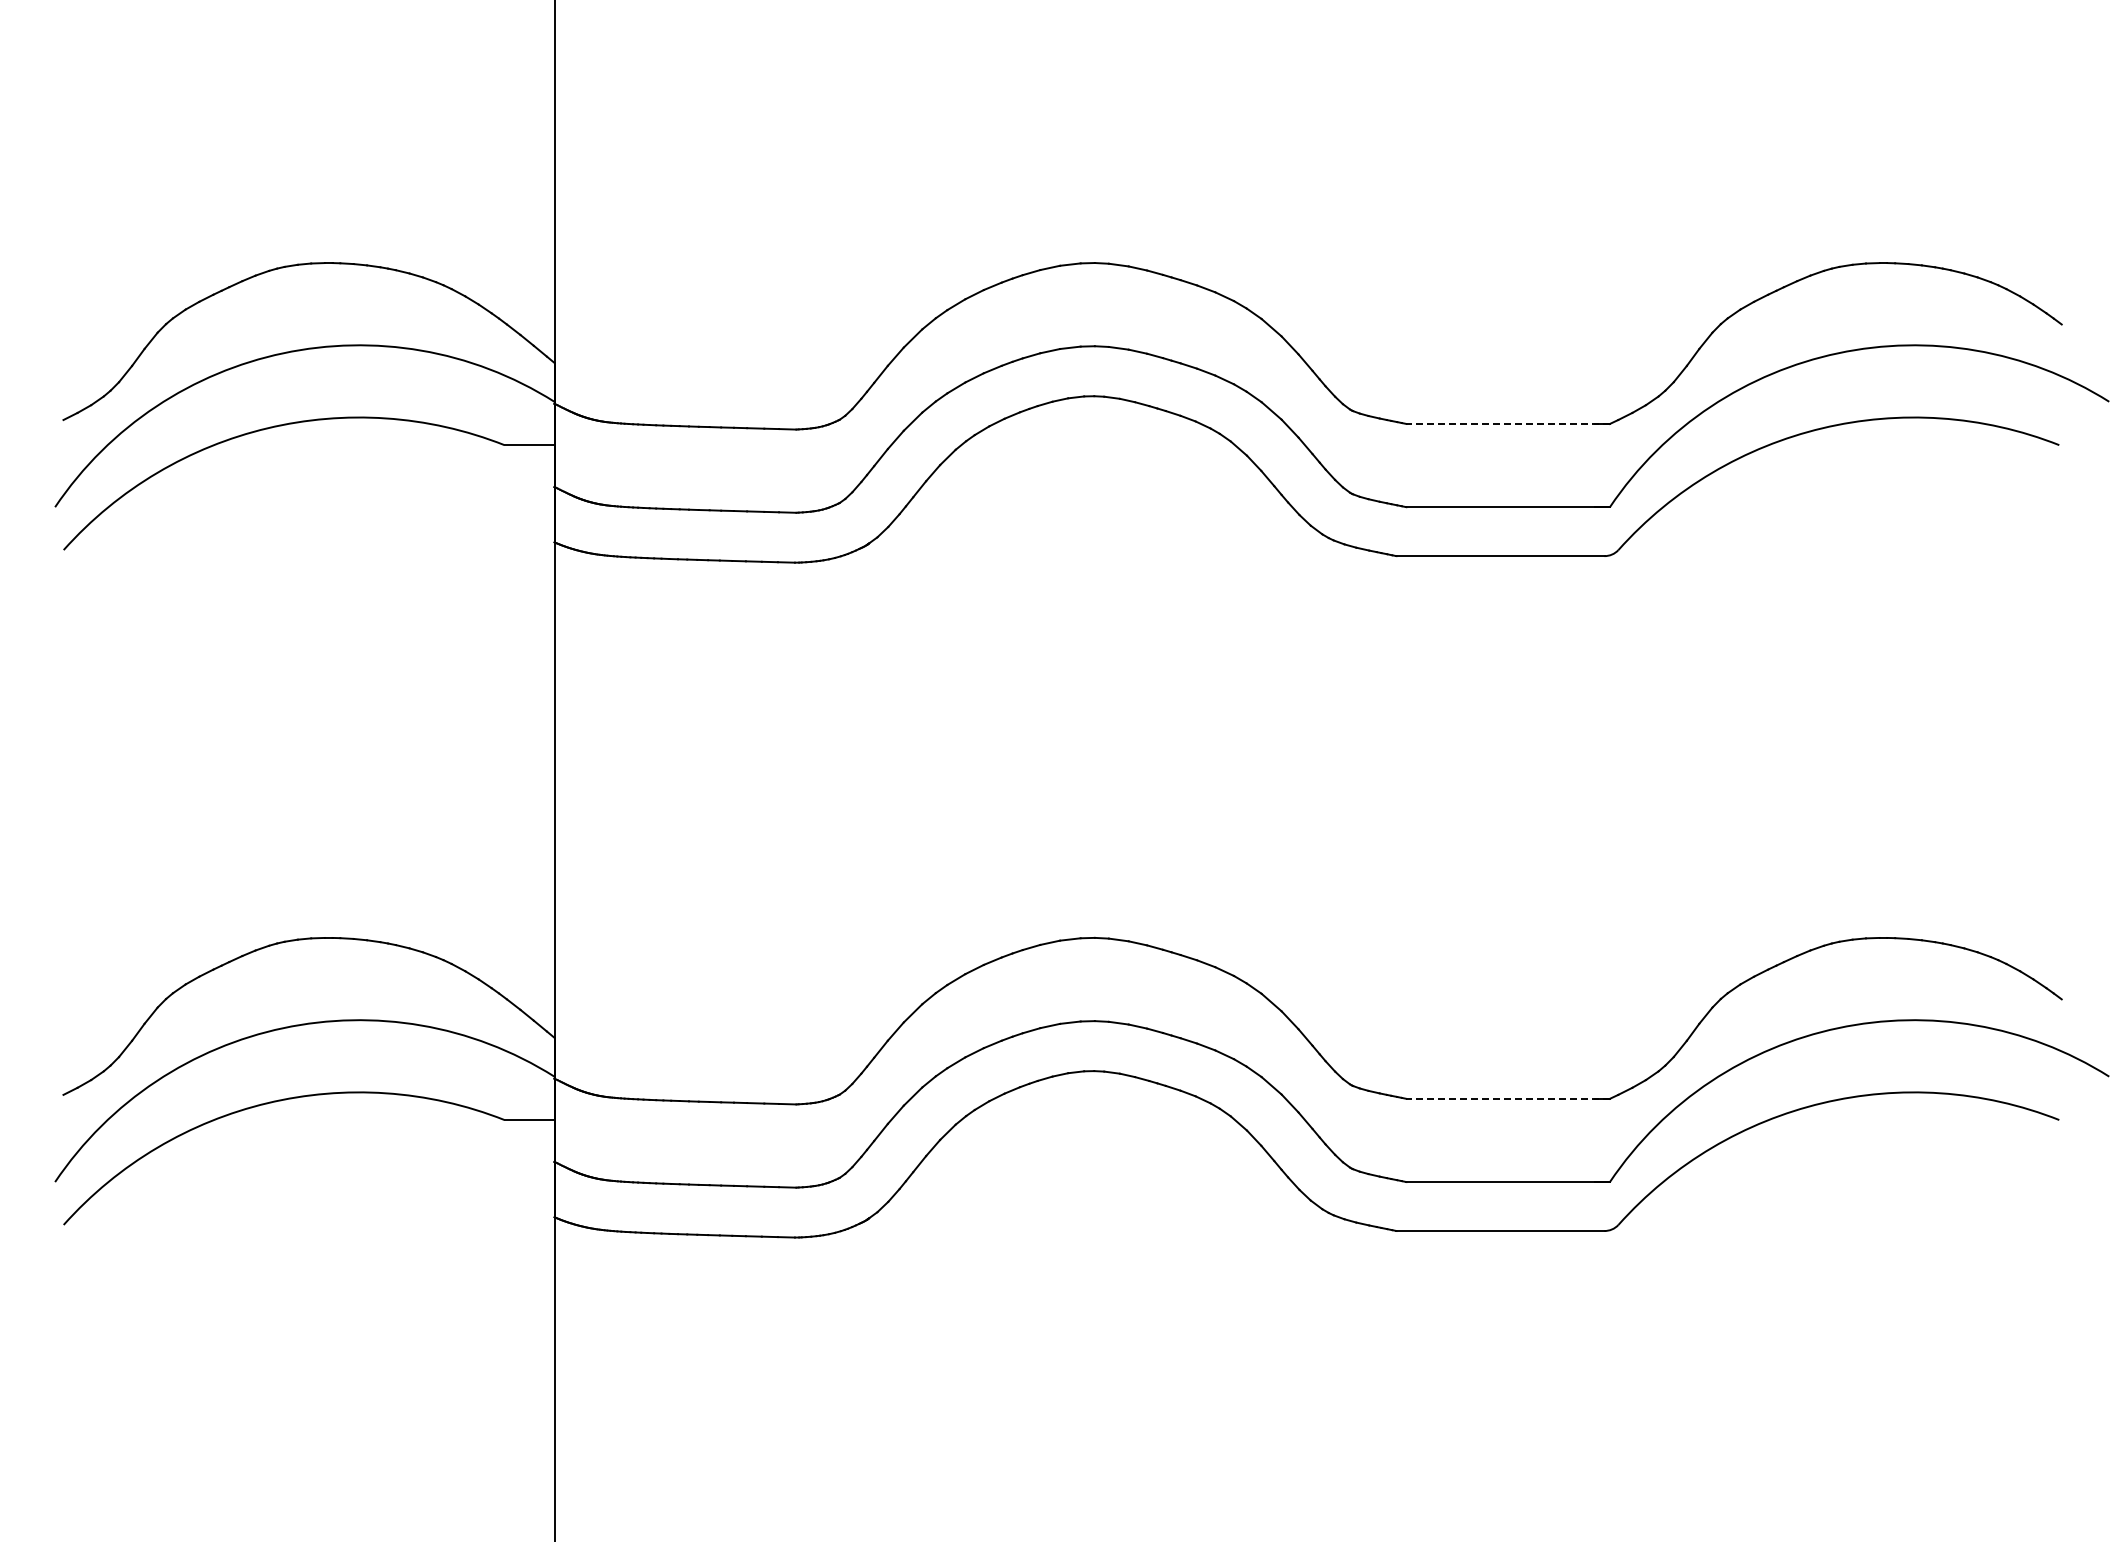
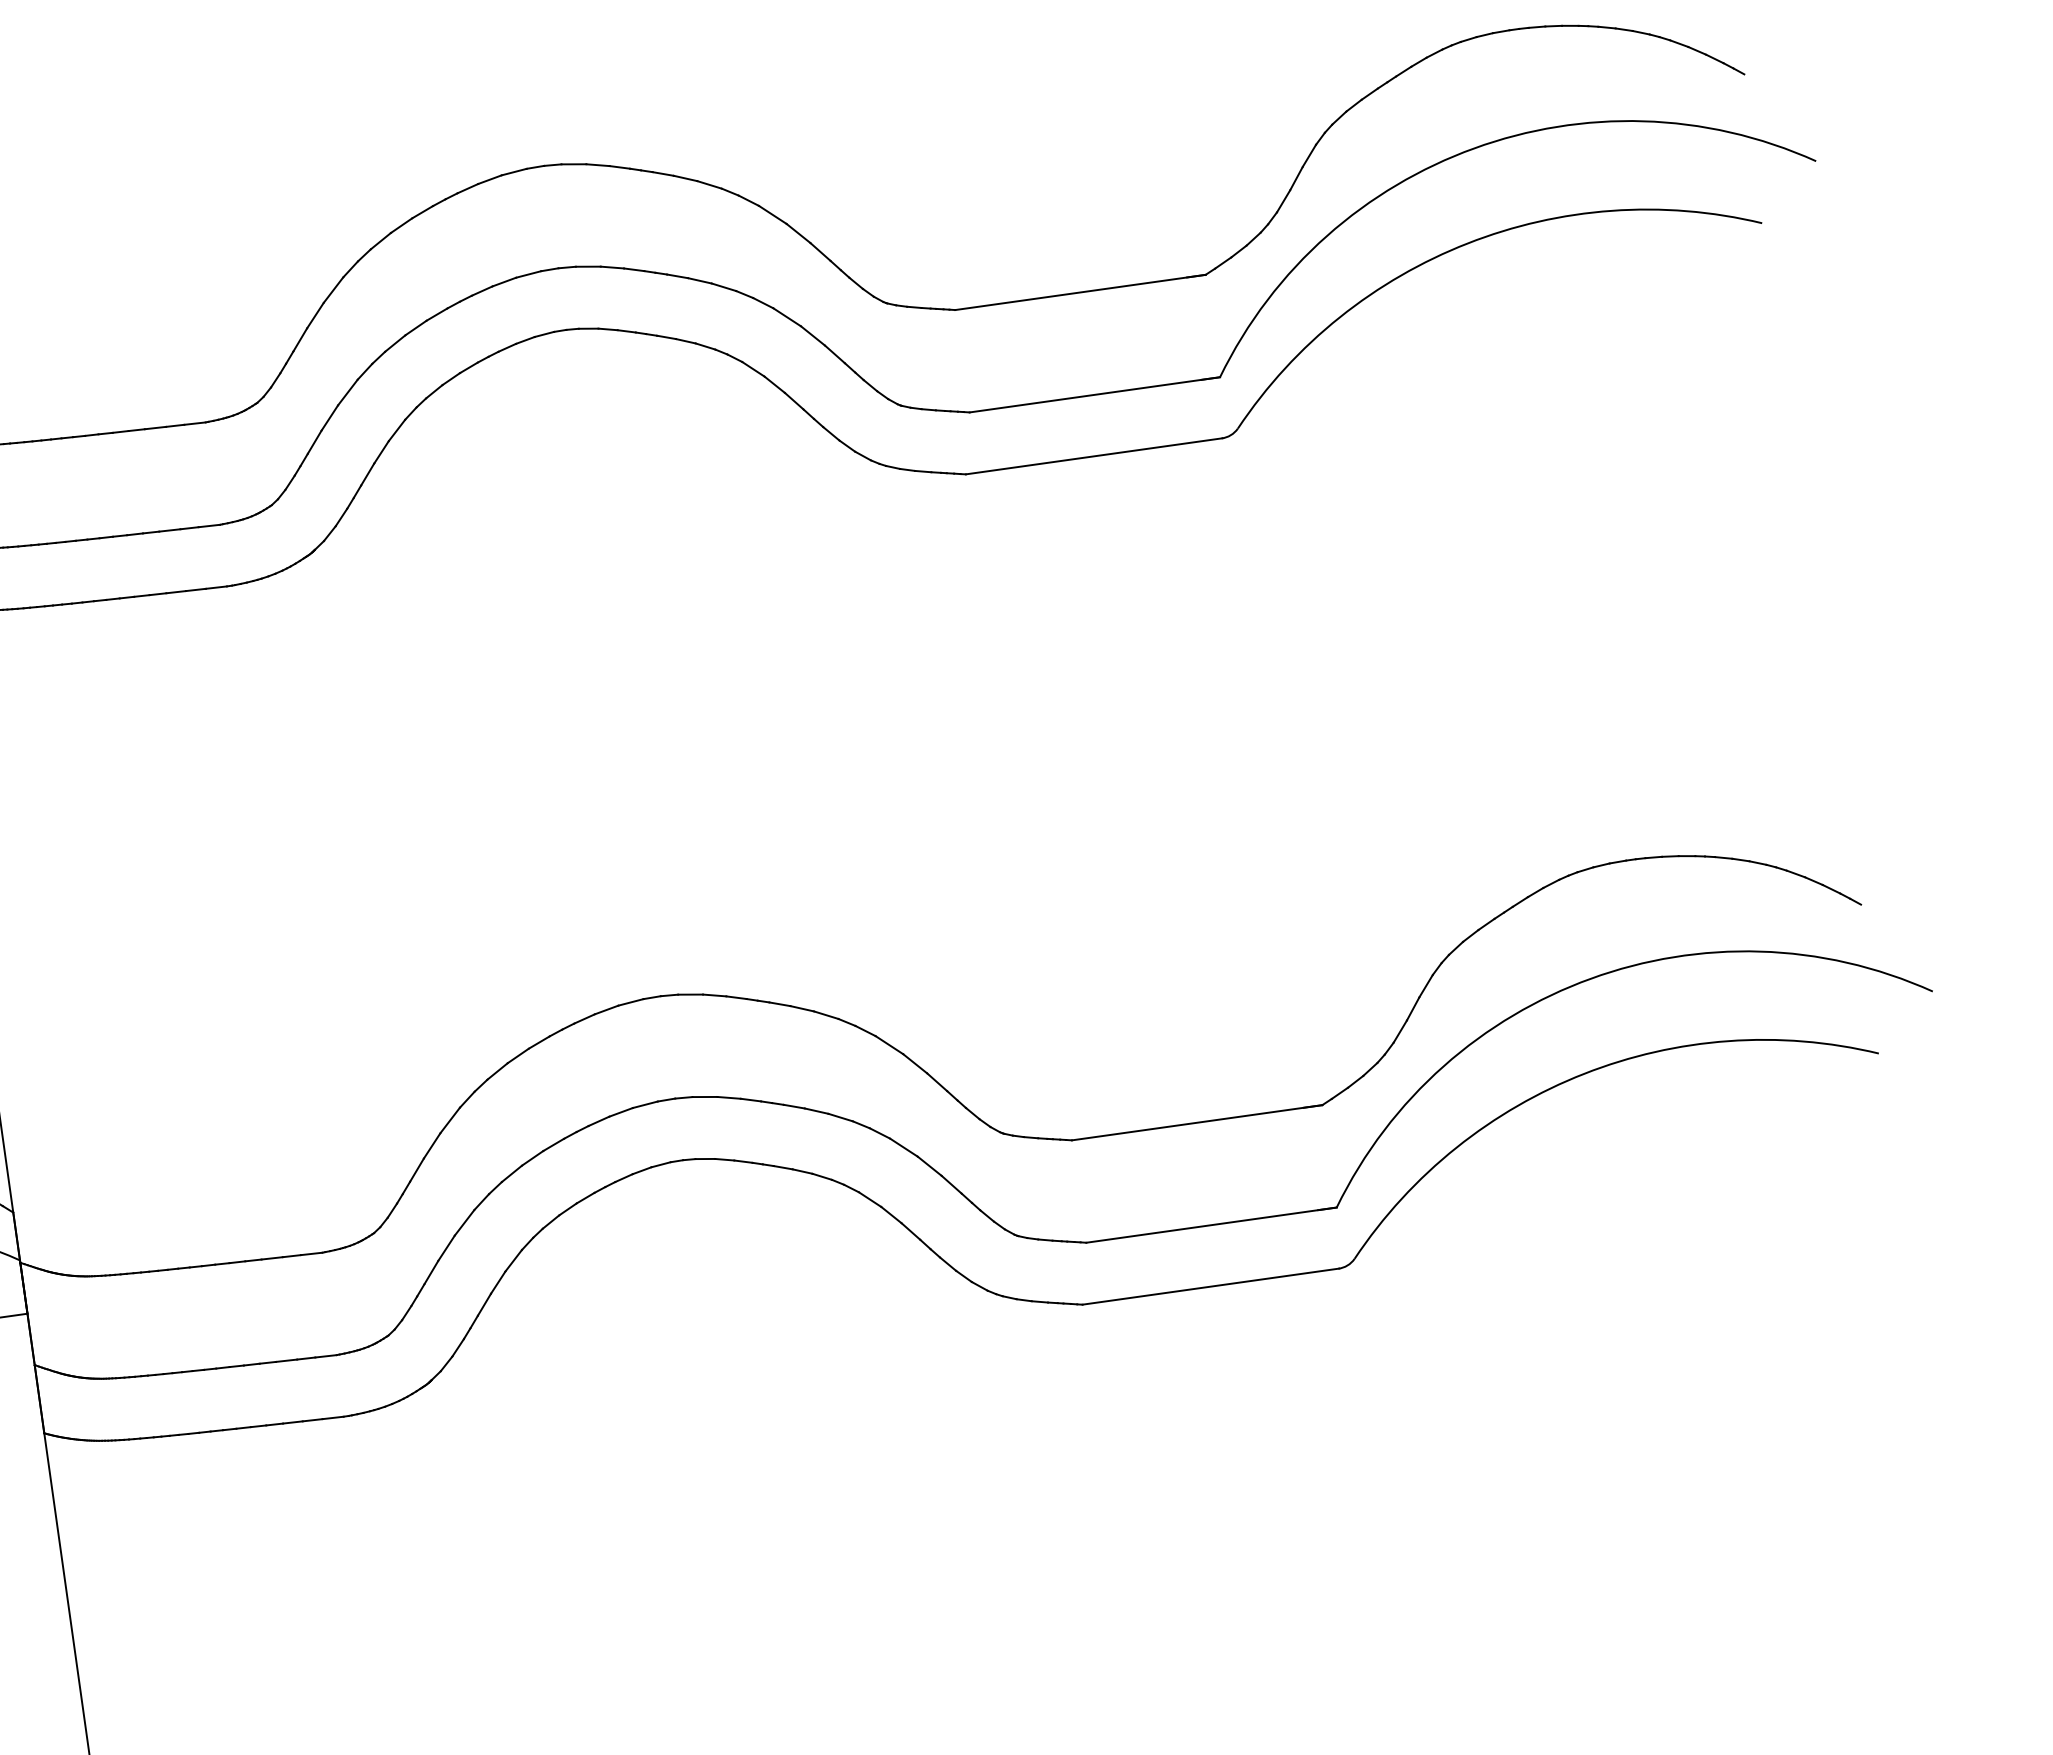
line: (1508, 423) -> (1080, 291), dashed -> solid
line: (1508, 1098) -> (1197, 1122), dashed -> solid

